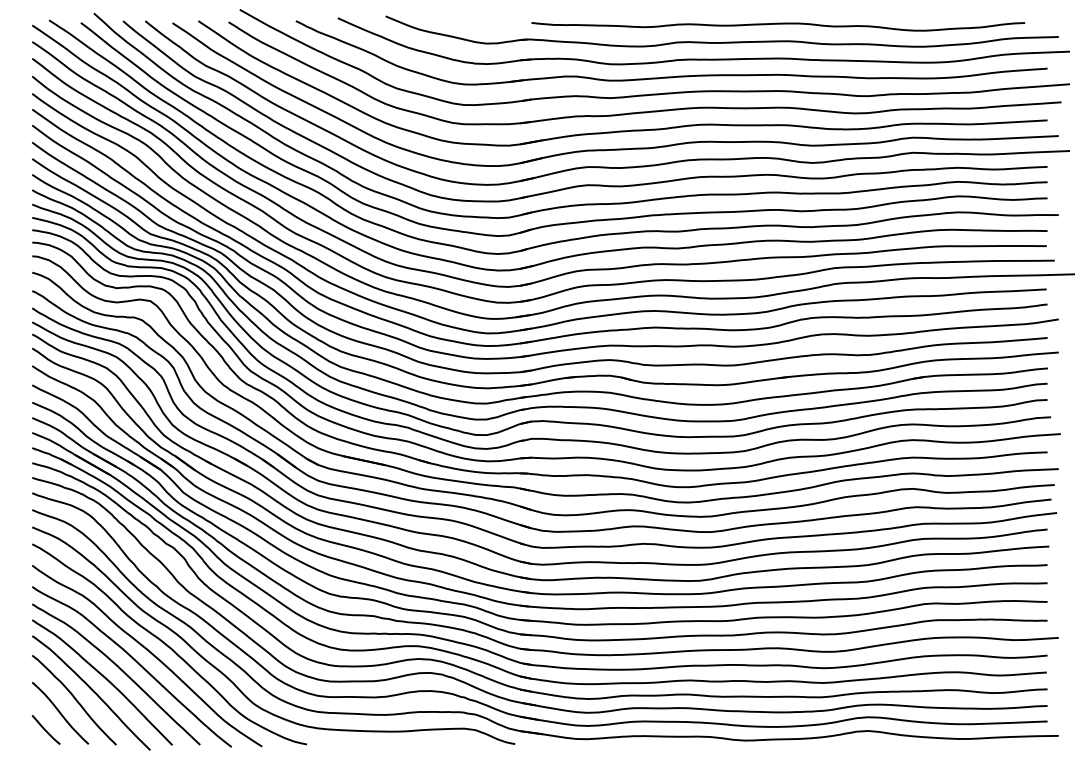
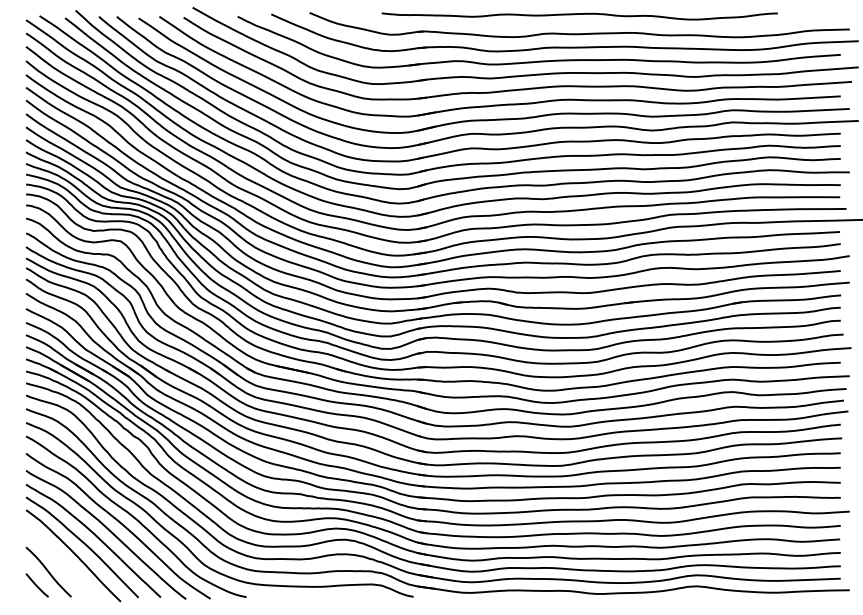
curve: (778, 24) -> (579, 14), moved
curve: (74, 699) -> (59, 561), removed

